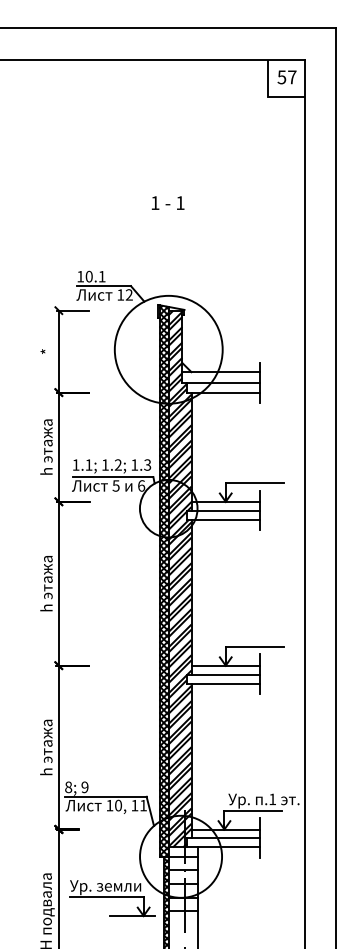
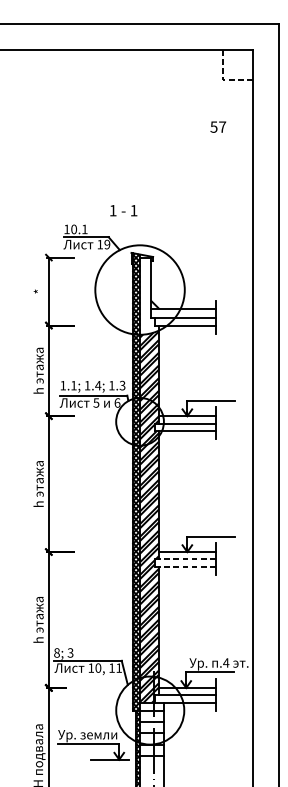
text: (286, 77) -> (217, 127), moved
line: (268, 96) -> (222, 79), solid -> dashed
text: (168, 202) -> (124, 210), moved
text: (128, 295) -> (106, 245), 12 -> 19
hatch: (179, 356) -> (148, 295), removed
text: (118, 464) -> (98, 385), 1.2; -> 1.4;
line: (223, 674) -> (185, 559), solid -> dashed
line: (223, 683) -> (185, 566), solid -> dashed
text: (84, 787) -> (70, 653), 9 -> 3
text: (272, 799) -> (226, 663), .1 -> .4

